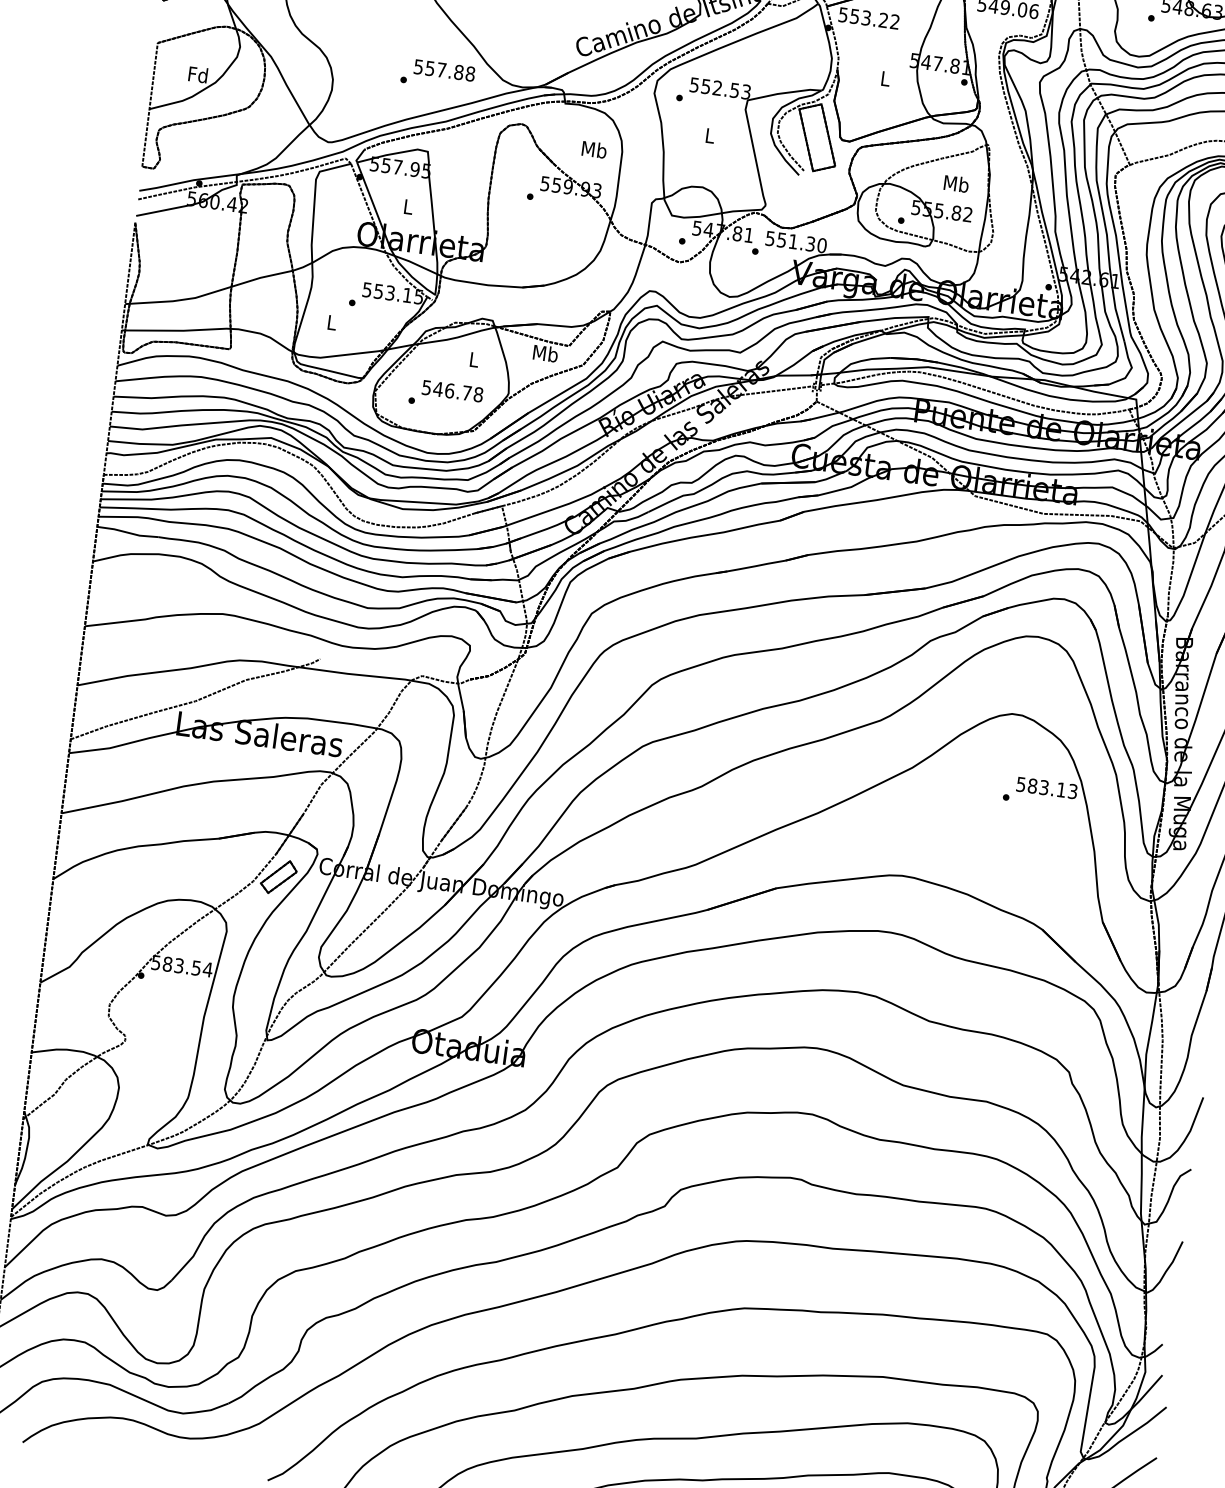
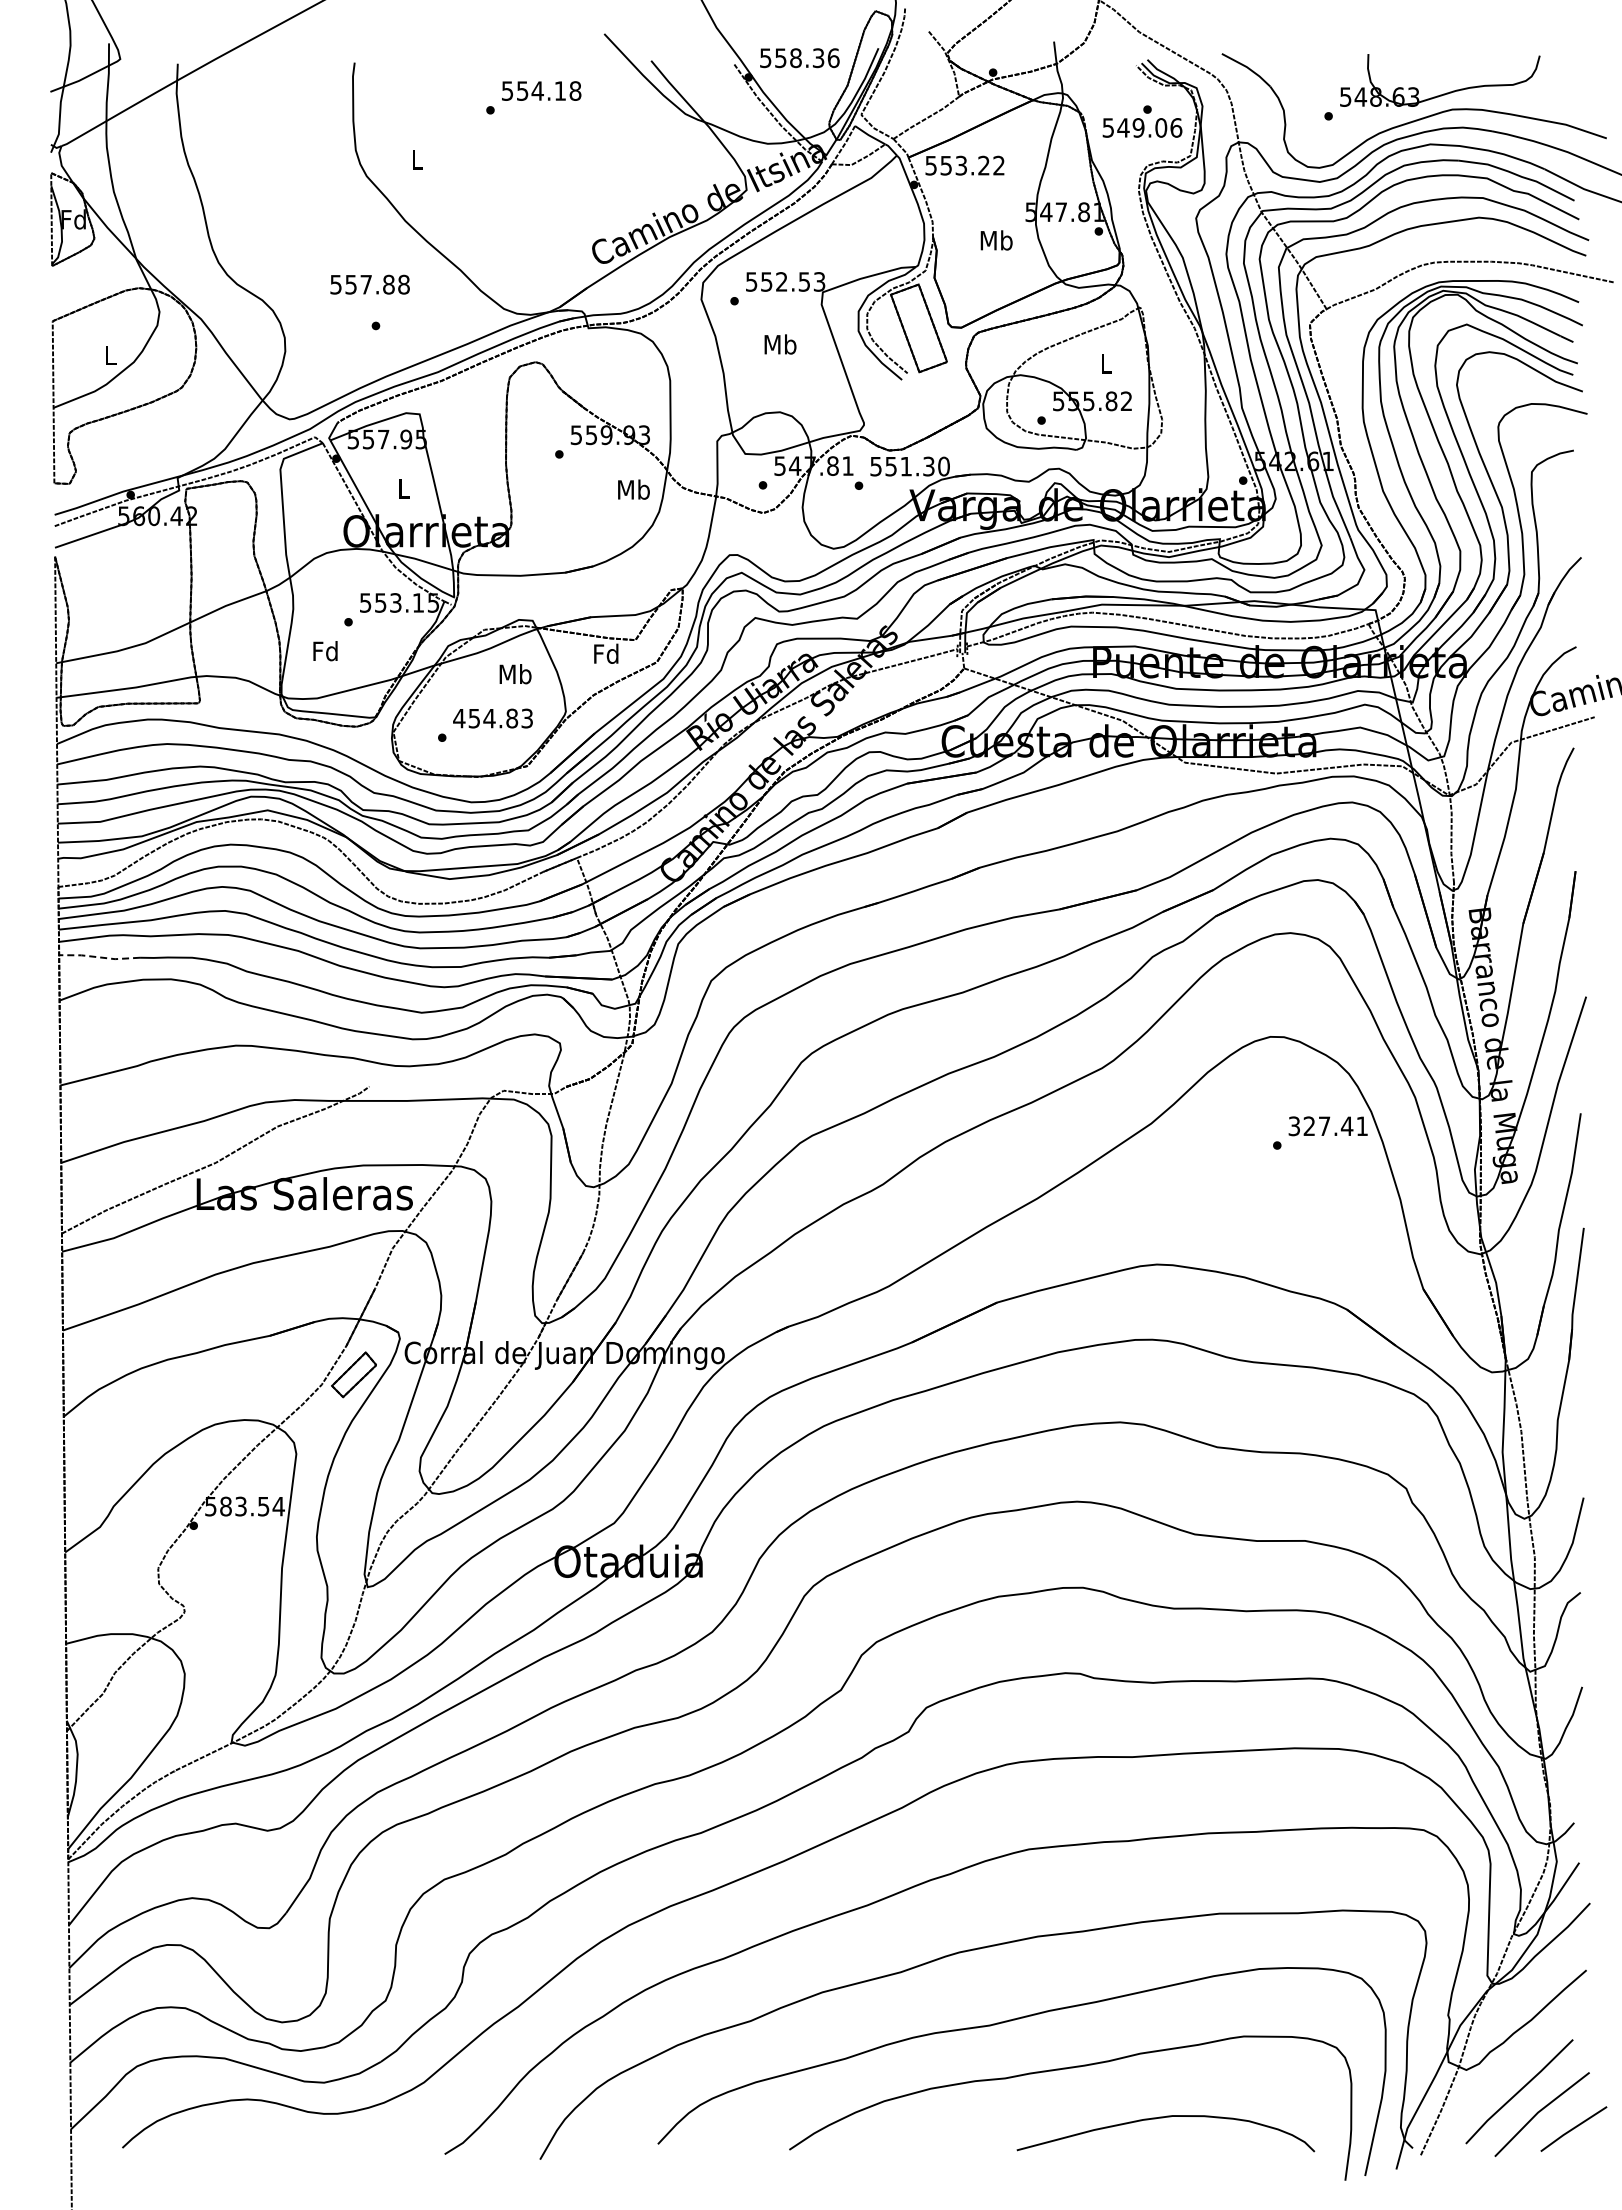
text: (444, 70) -> (369, 284), moved
text: (198, 75) -> (110, 355), Fd -> L
text: (885, 78) -> (996, 240), L -> Mb
text: (710, 135) -> (780, 344), L -> Mb
text: (594, 149) -> (633, 489), moved
text: (956, 183) -> (1106, 363), Mb -> L
text: (331, 322) -> (325, 651), L -> Fd
text: (545, 353) -> (606, 653), Mb -> Fd
text: (474, 359) -> (515, 674), L -> Mb
text: (452, 391) -> (493, 718), 546.78 -> 454.83
line: (127, 532) -> (99, 957), solid -> dashed
text: (1047, 788) -> (1328, 1126), 583.13 -> 327.41

